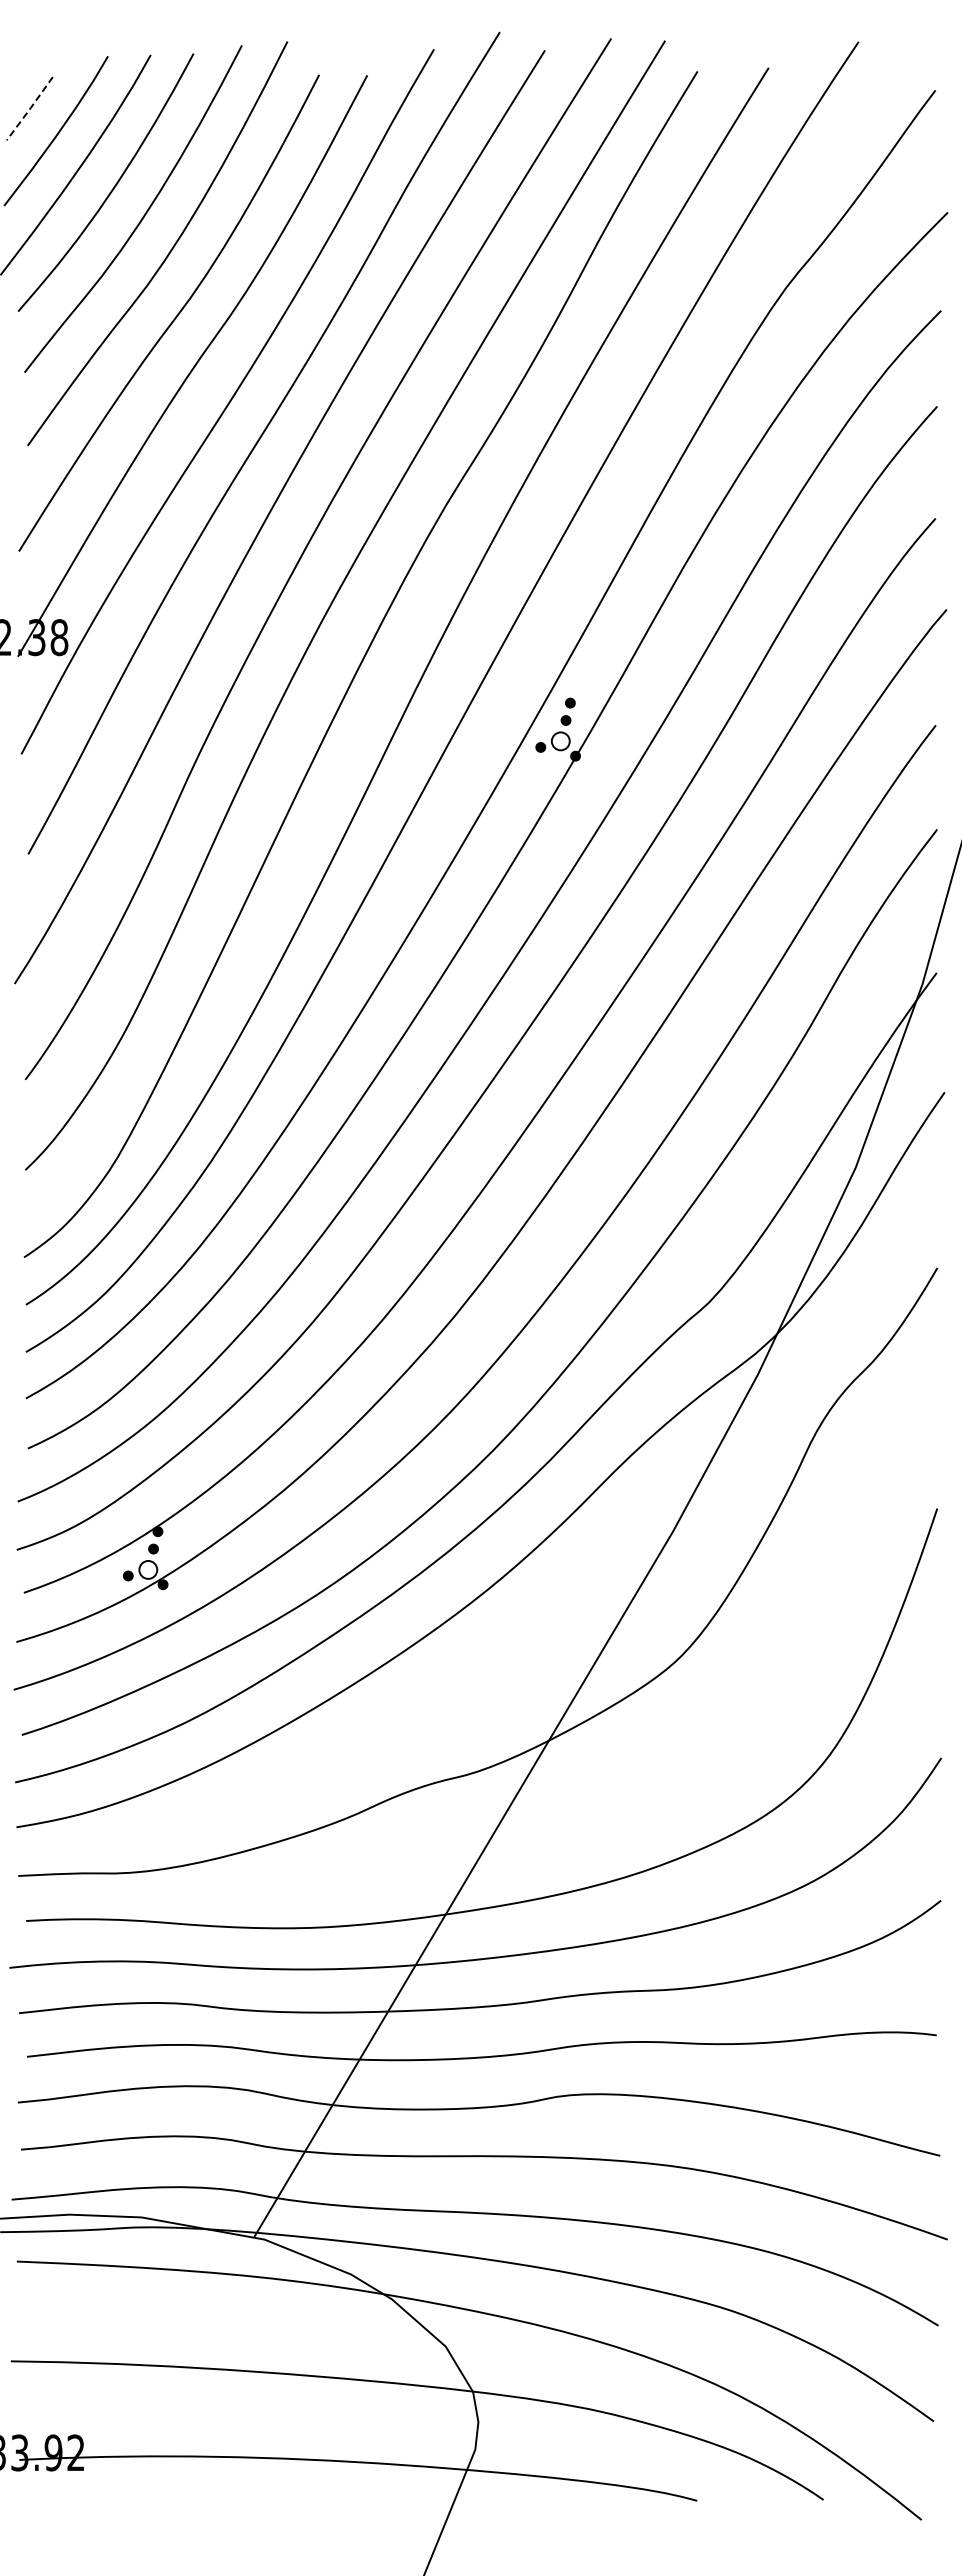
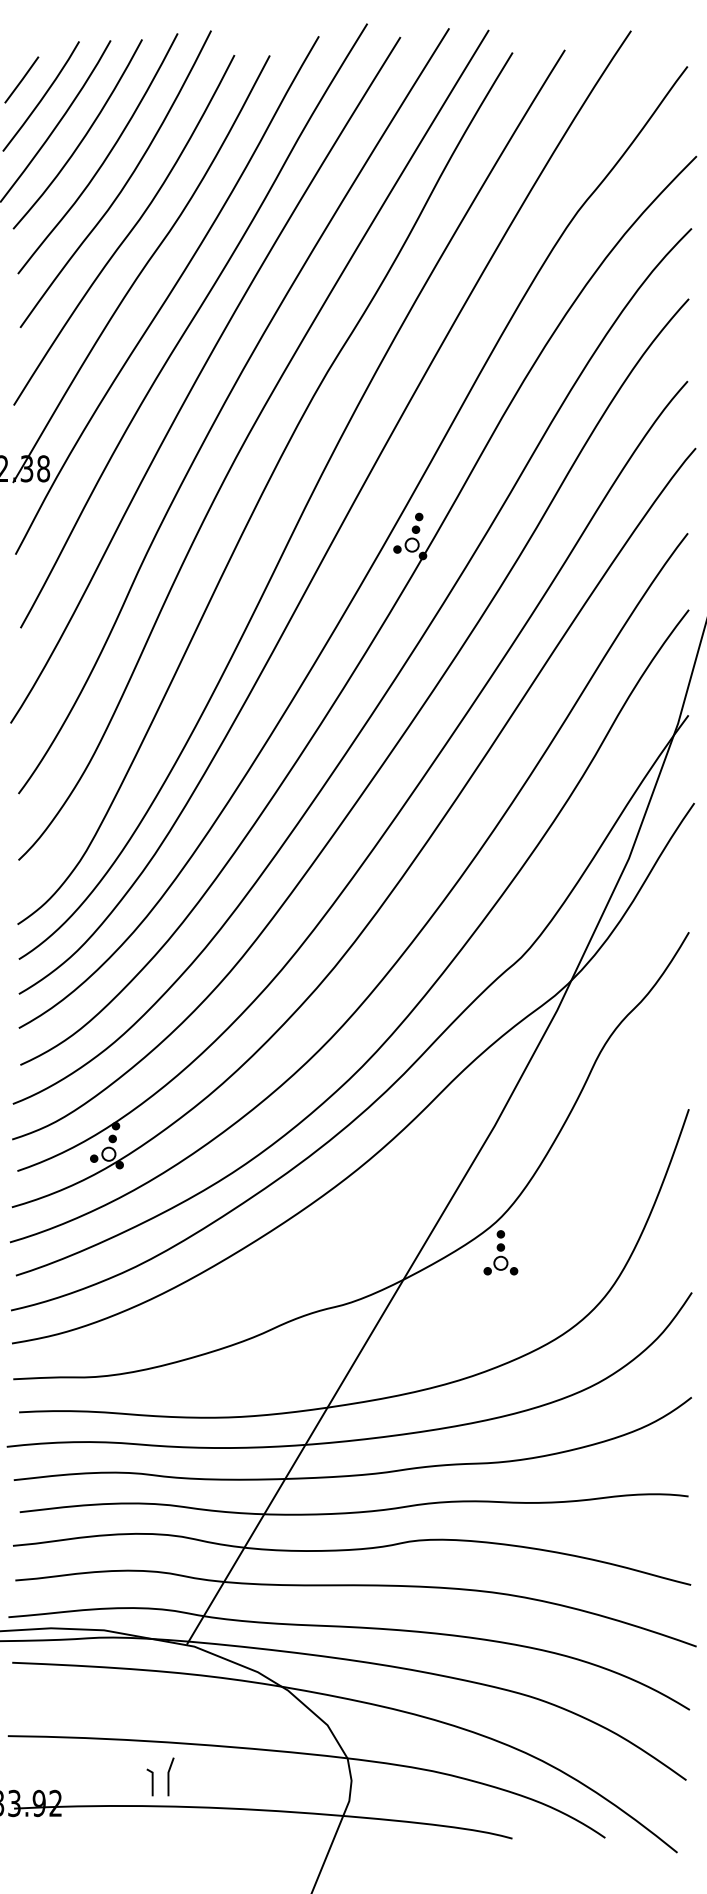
line: (30, 108) -> (22, 79), dashed -> solid
part: (681, 1703) -> (500, 1252), added
part: (208, 2416) -> (153, 1776), added

